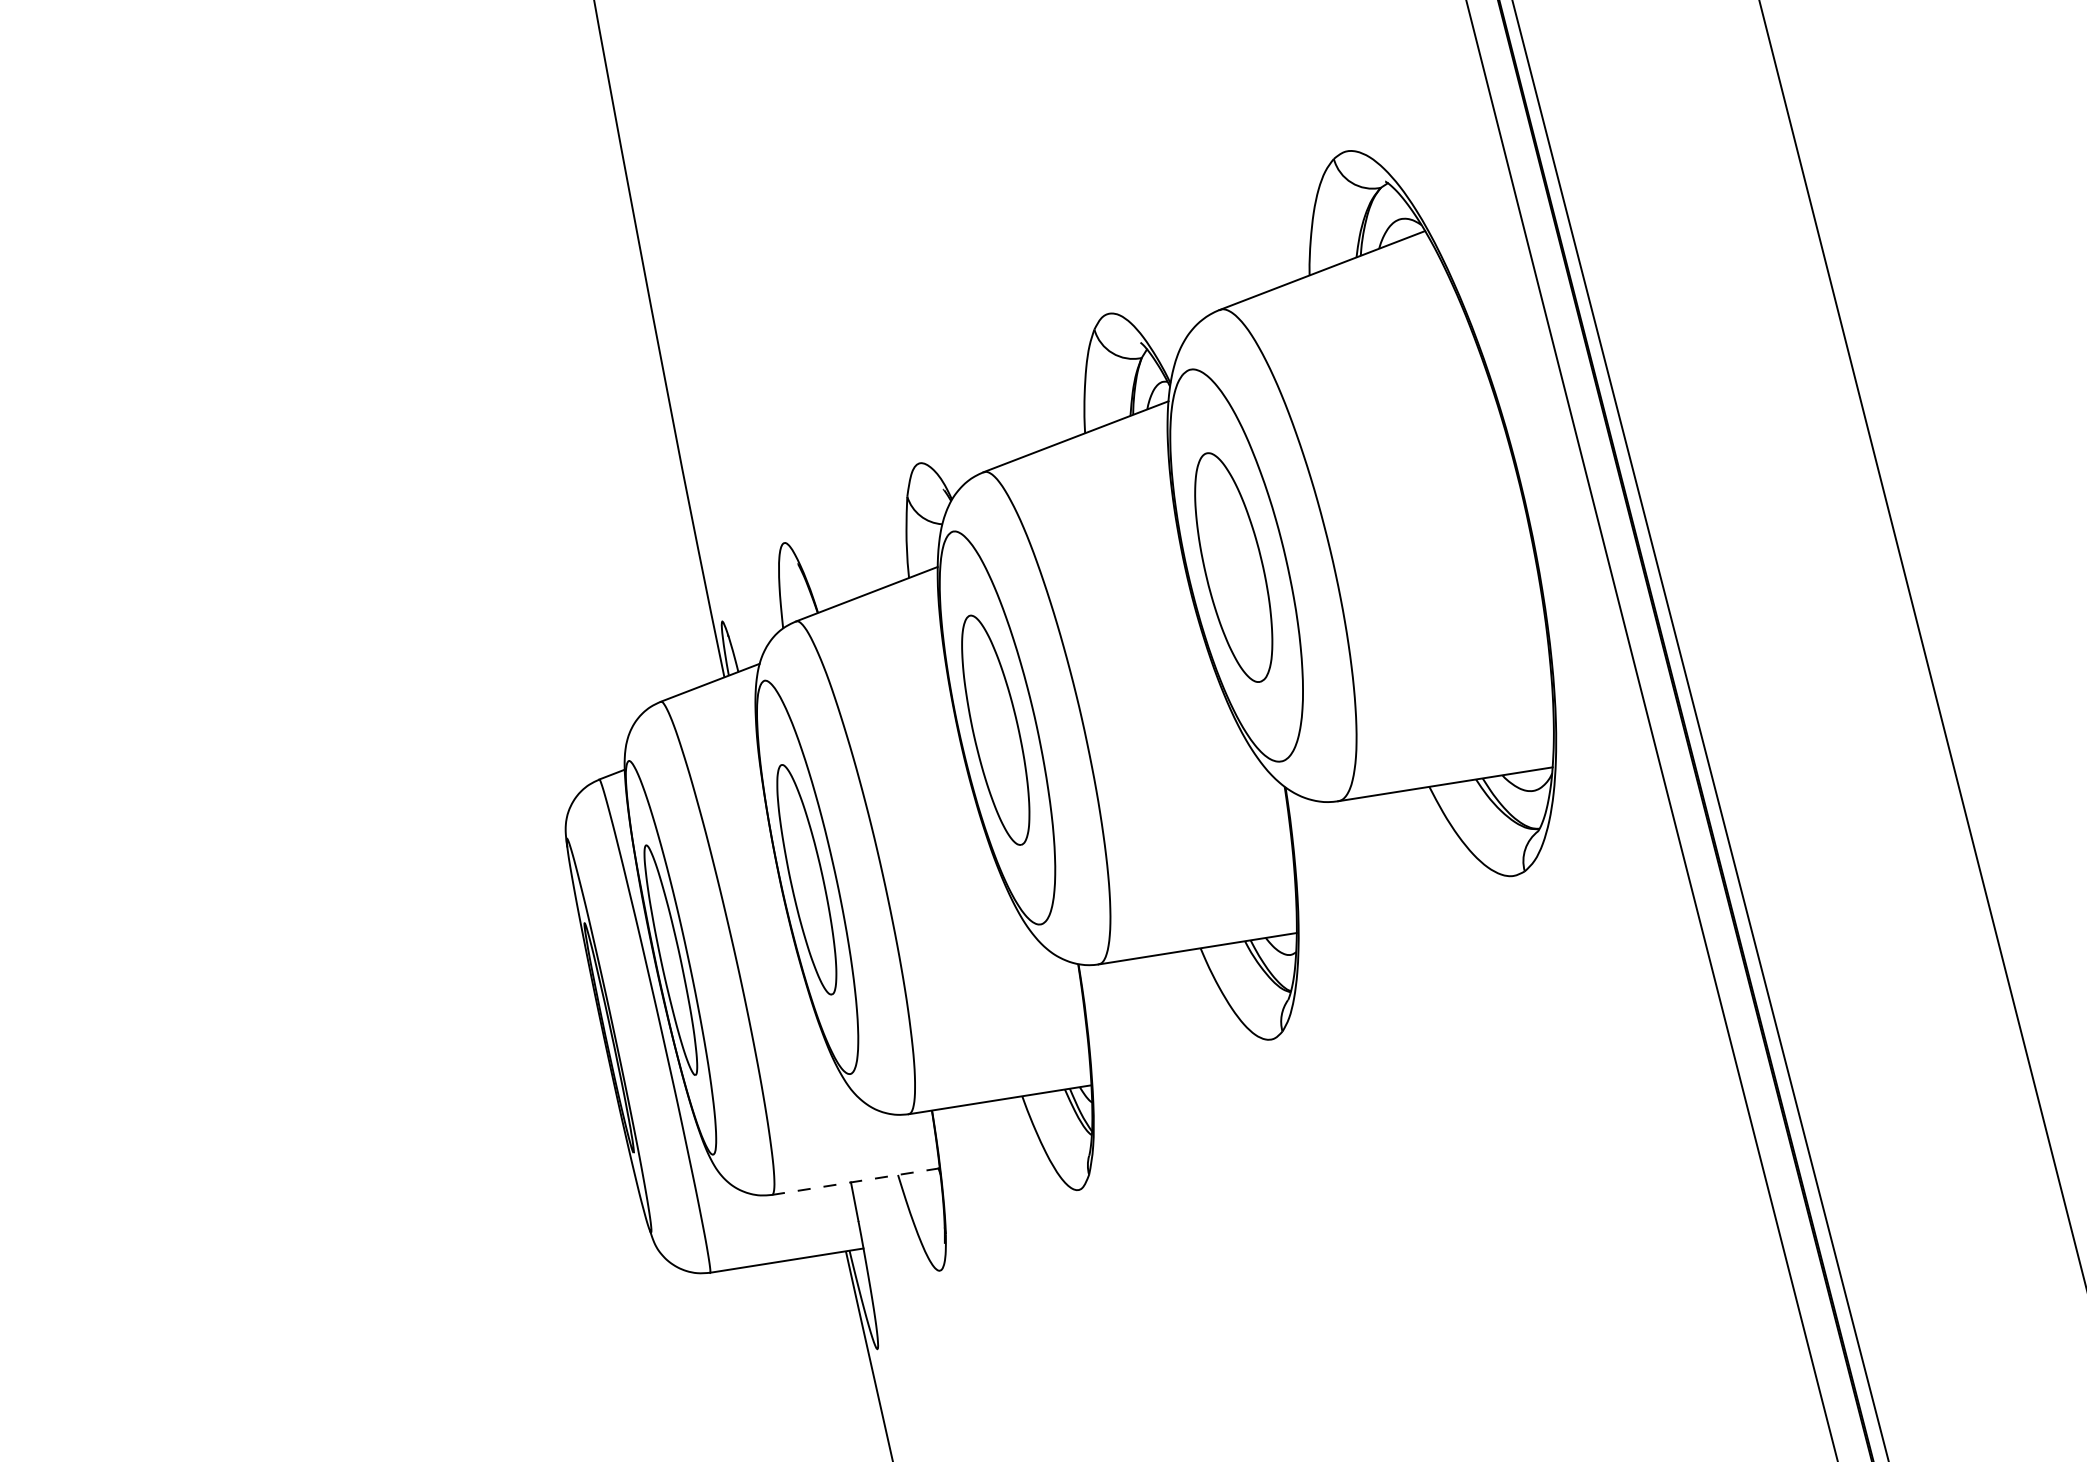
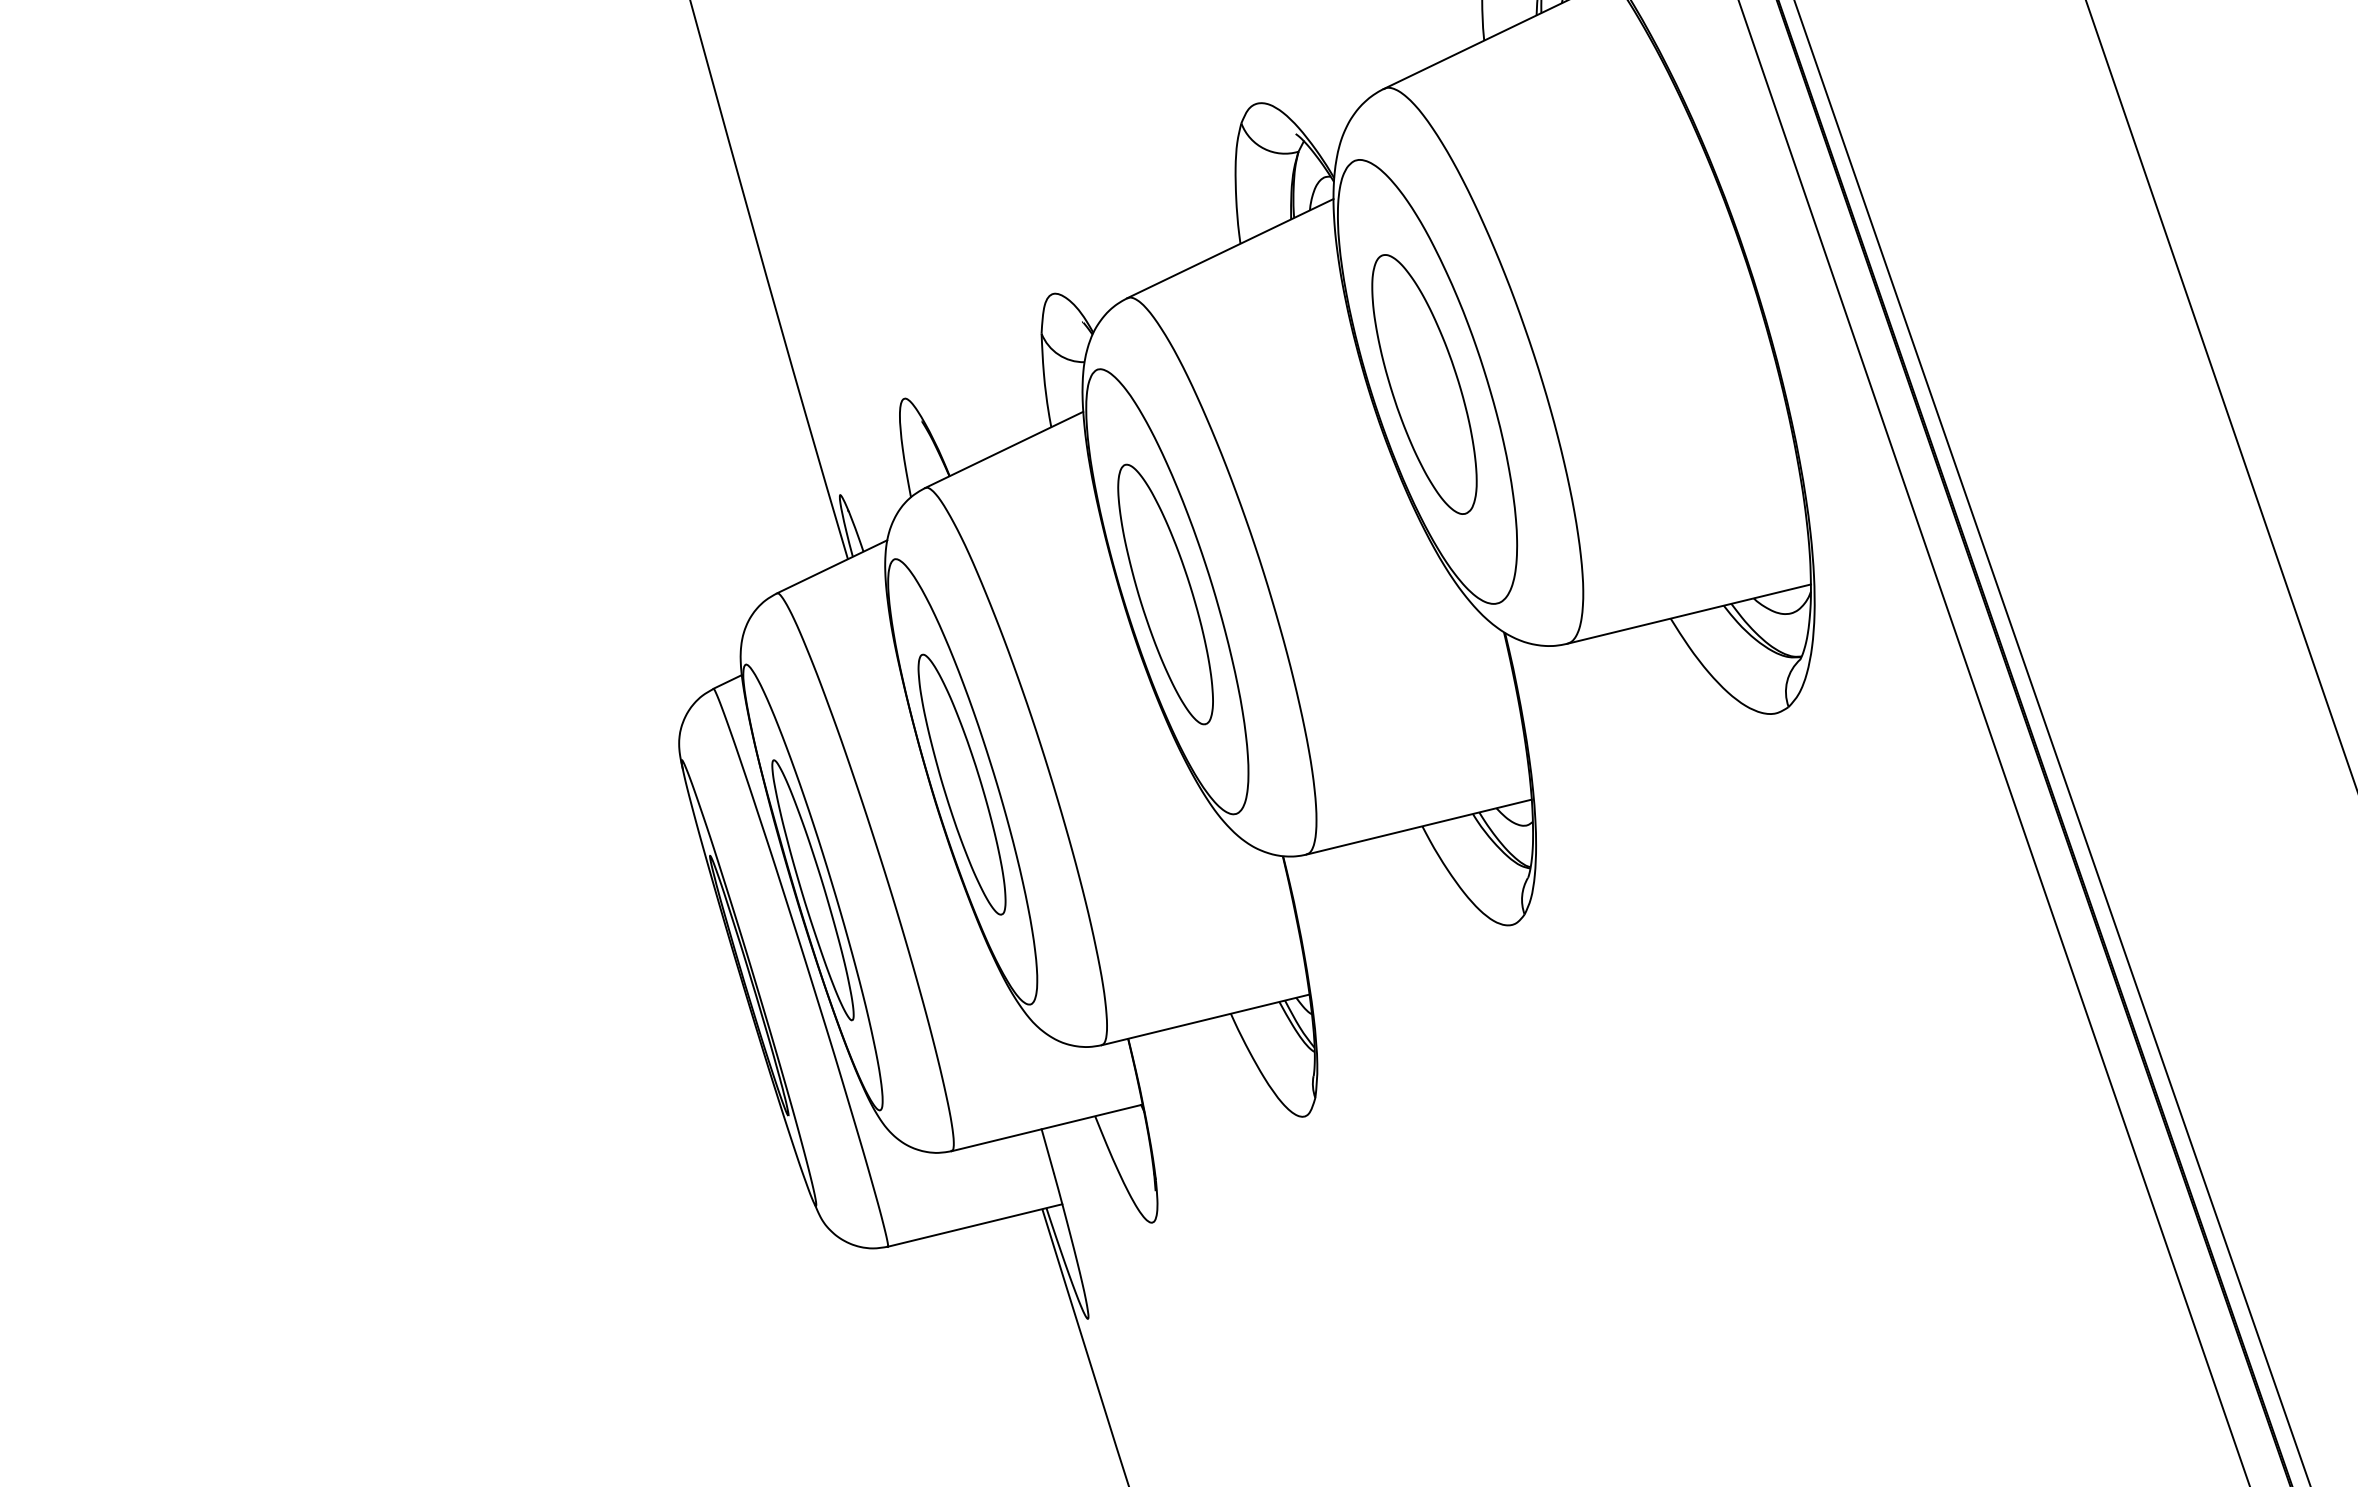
line: (855, 1181) -> (1046, 1127), dashed -> solid

